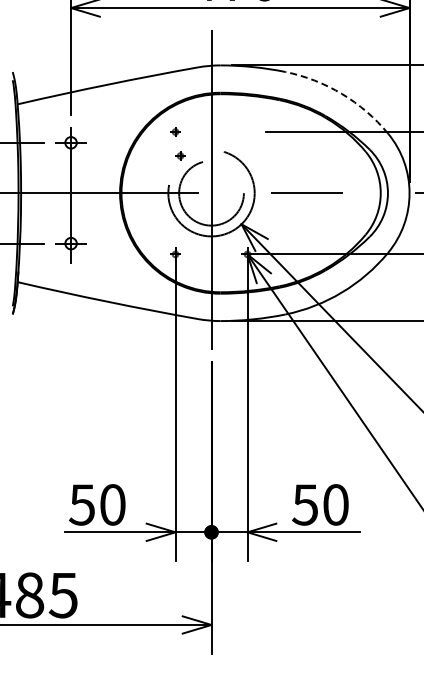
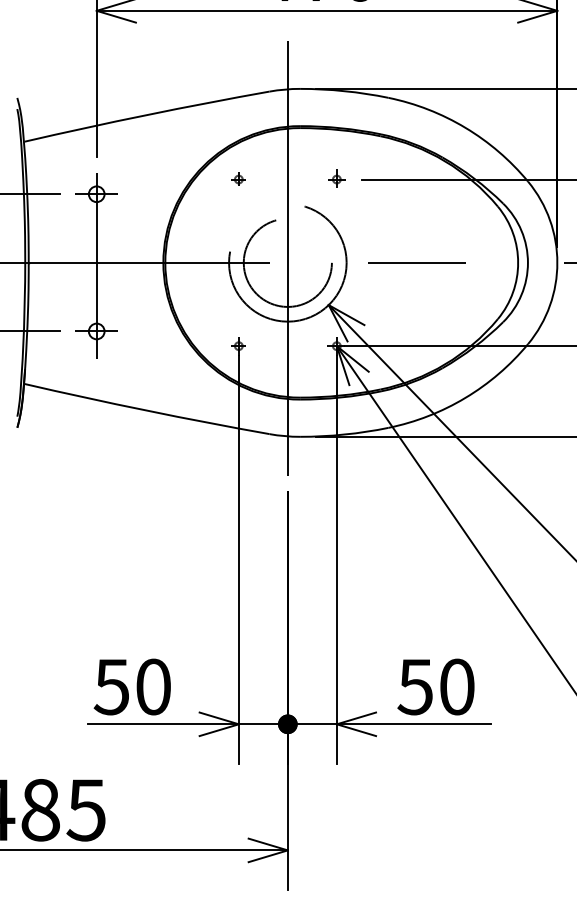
arc: (342, 94) -> (466, 128), dashed -> solid
part: (247, 131) -> (336, 178), added
part: (180, 155) -> (245, 211), removed

